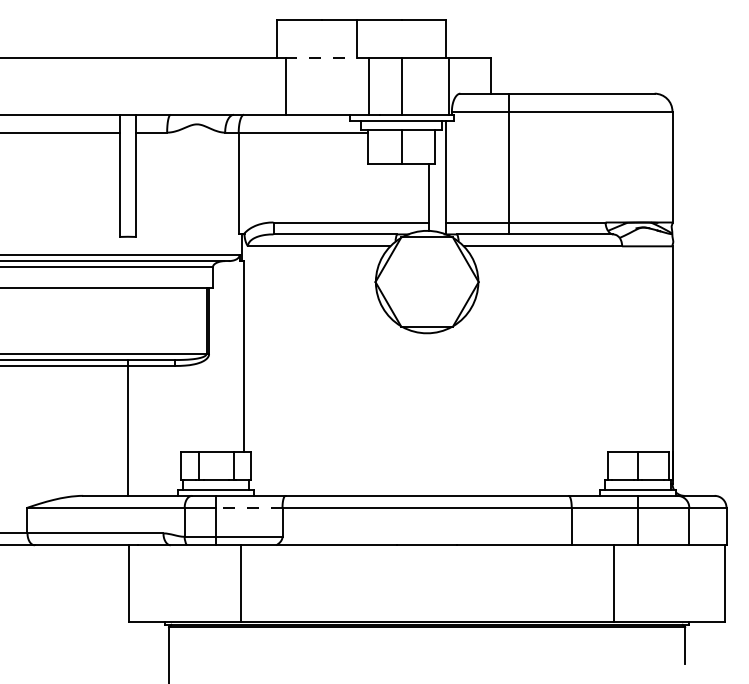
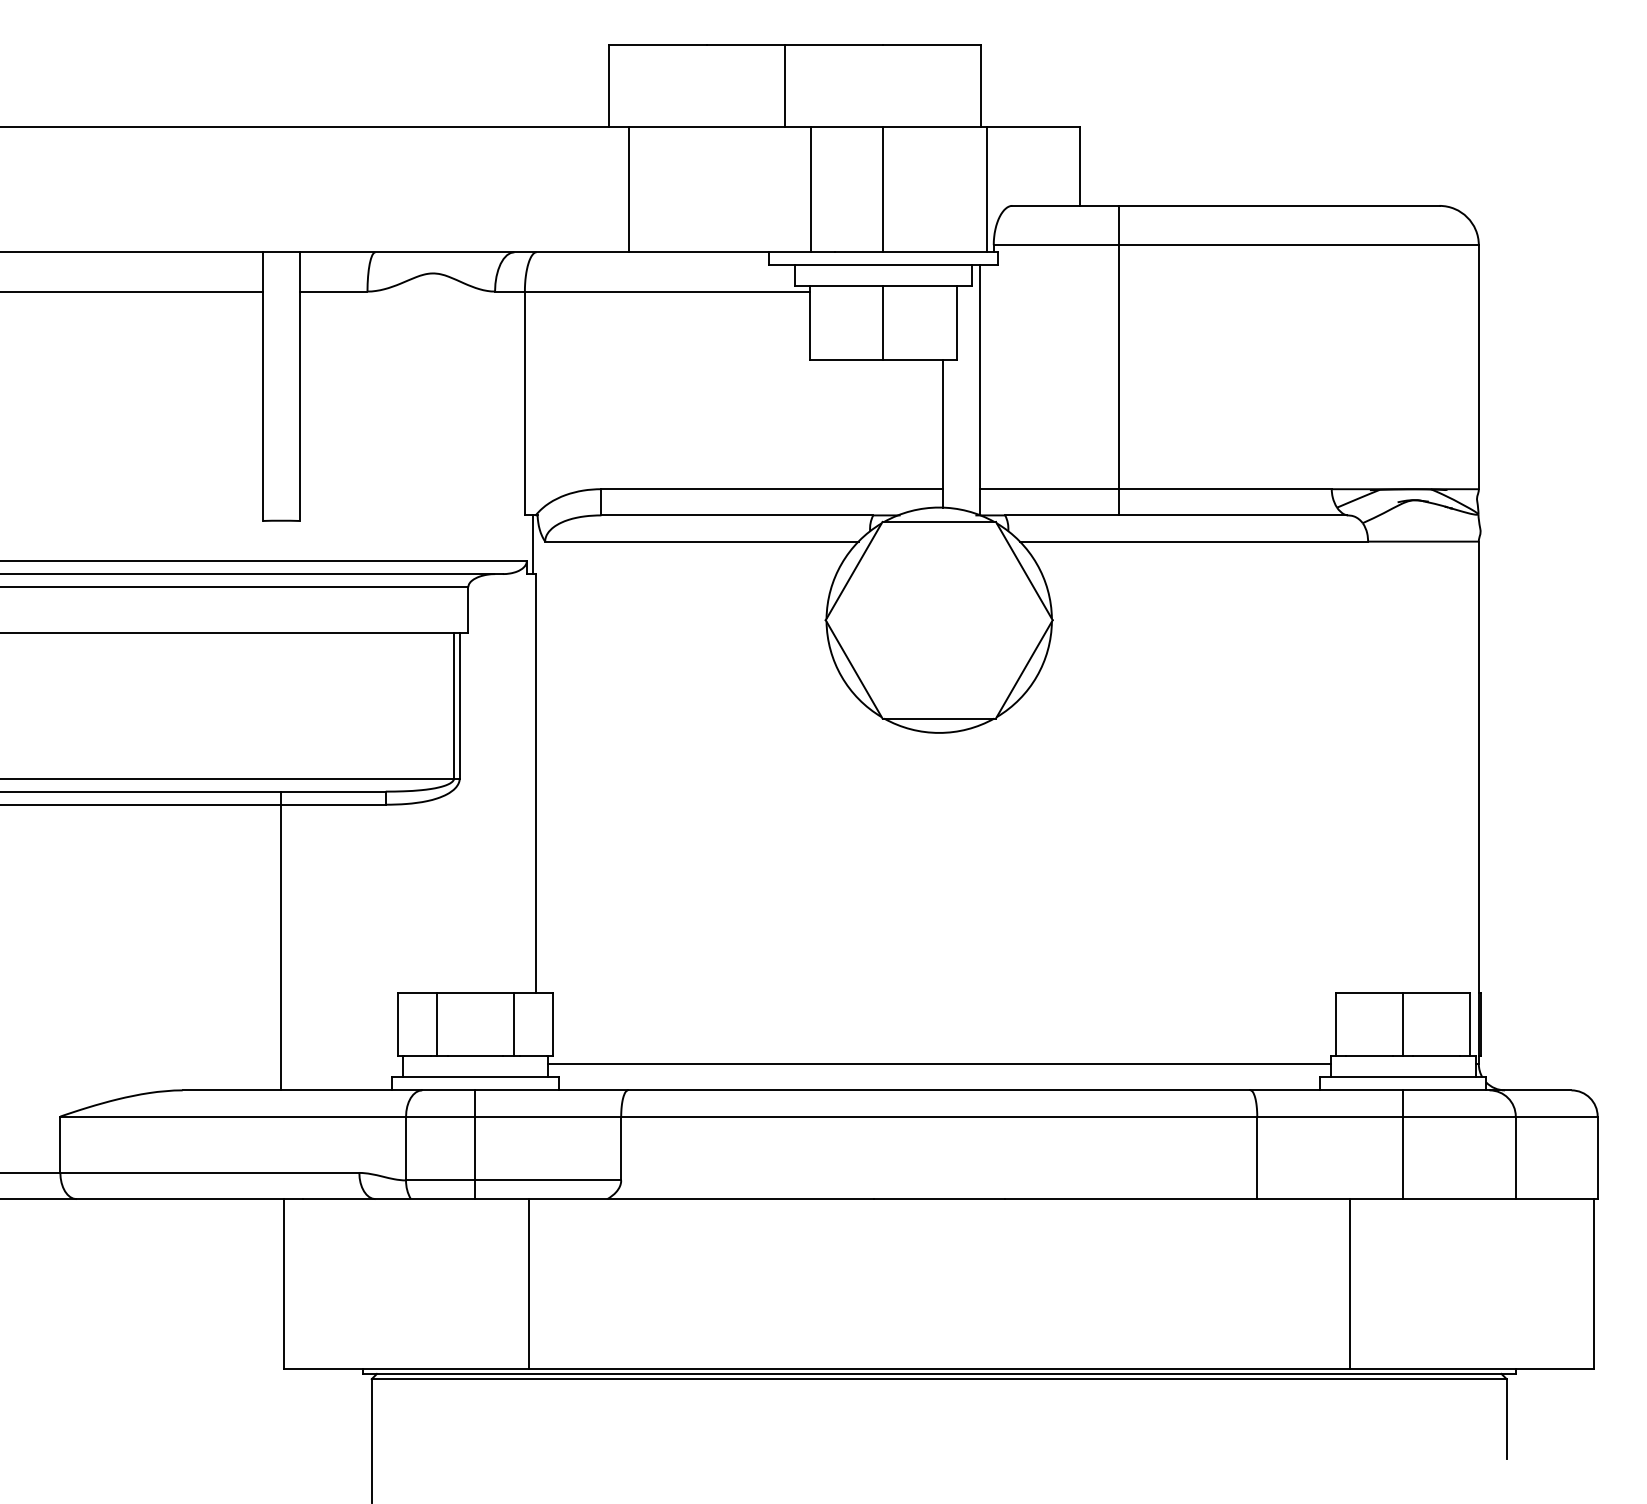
line: (326, 57) -> (717, 126), dashed -> solid
line: (427, 483) -> (940, 1063), added
line: (248, 507) -> (546, 1115), dashed -> solid

